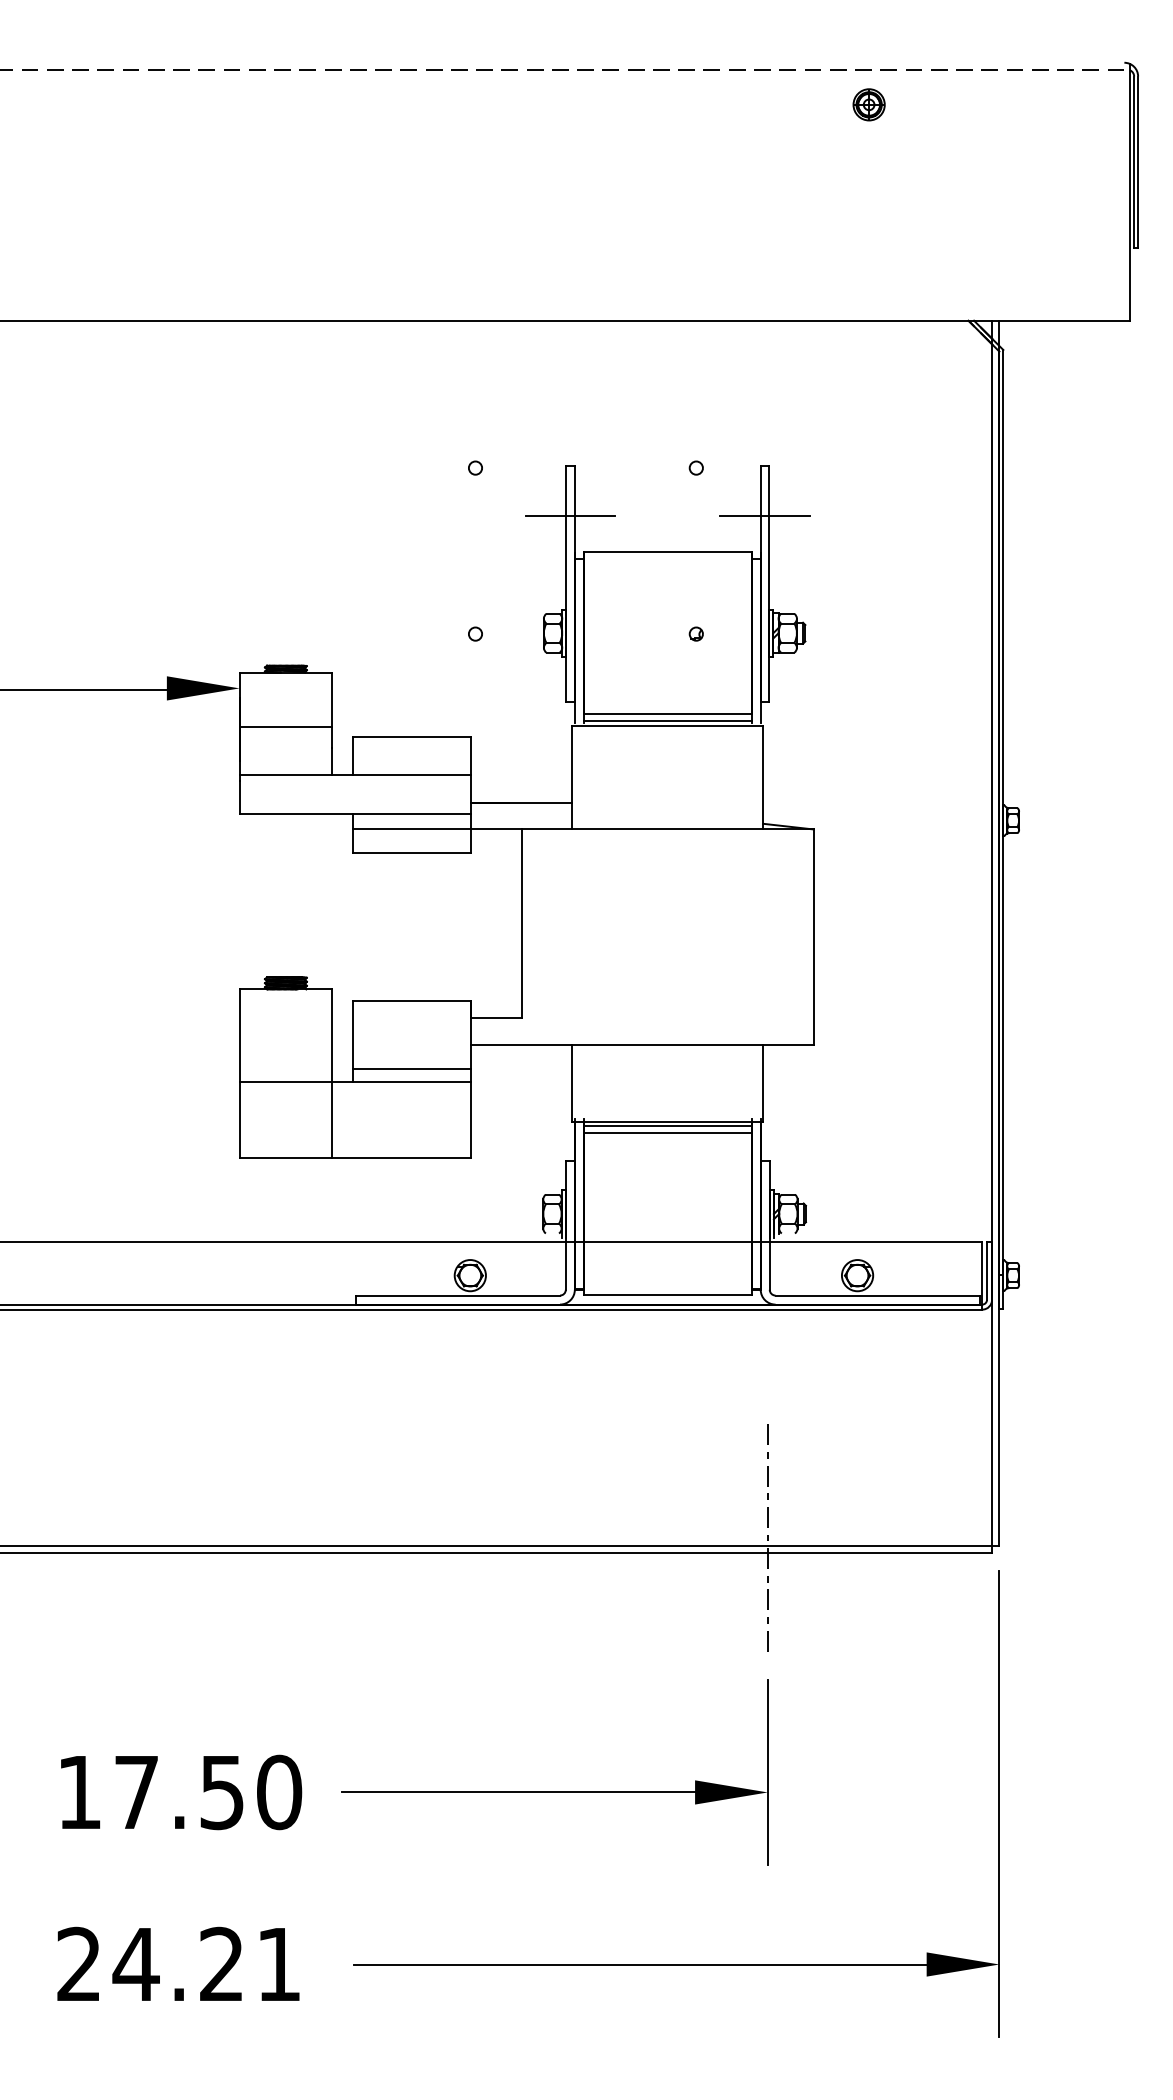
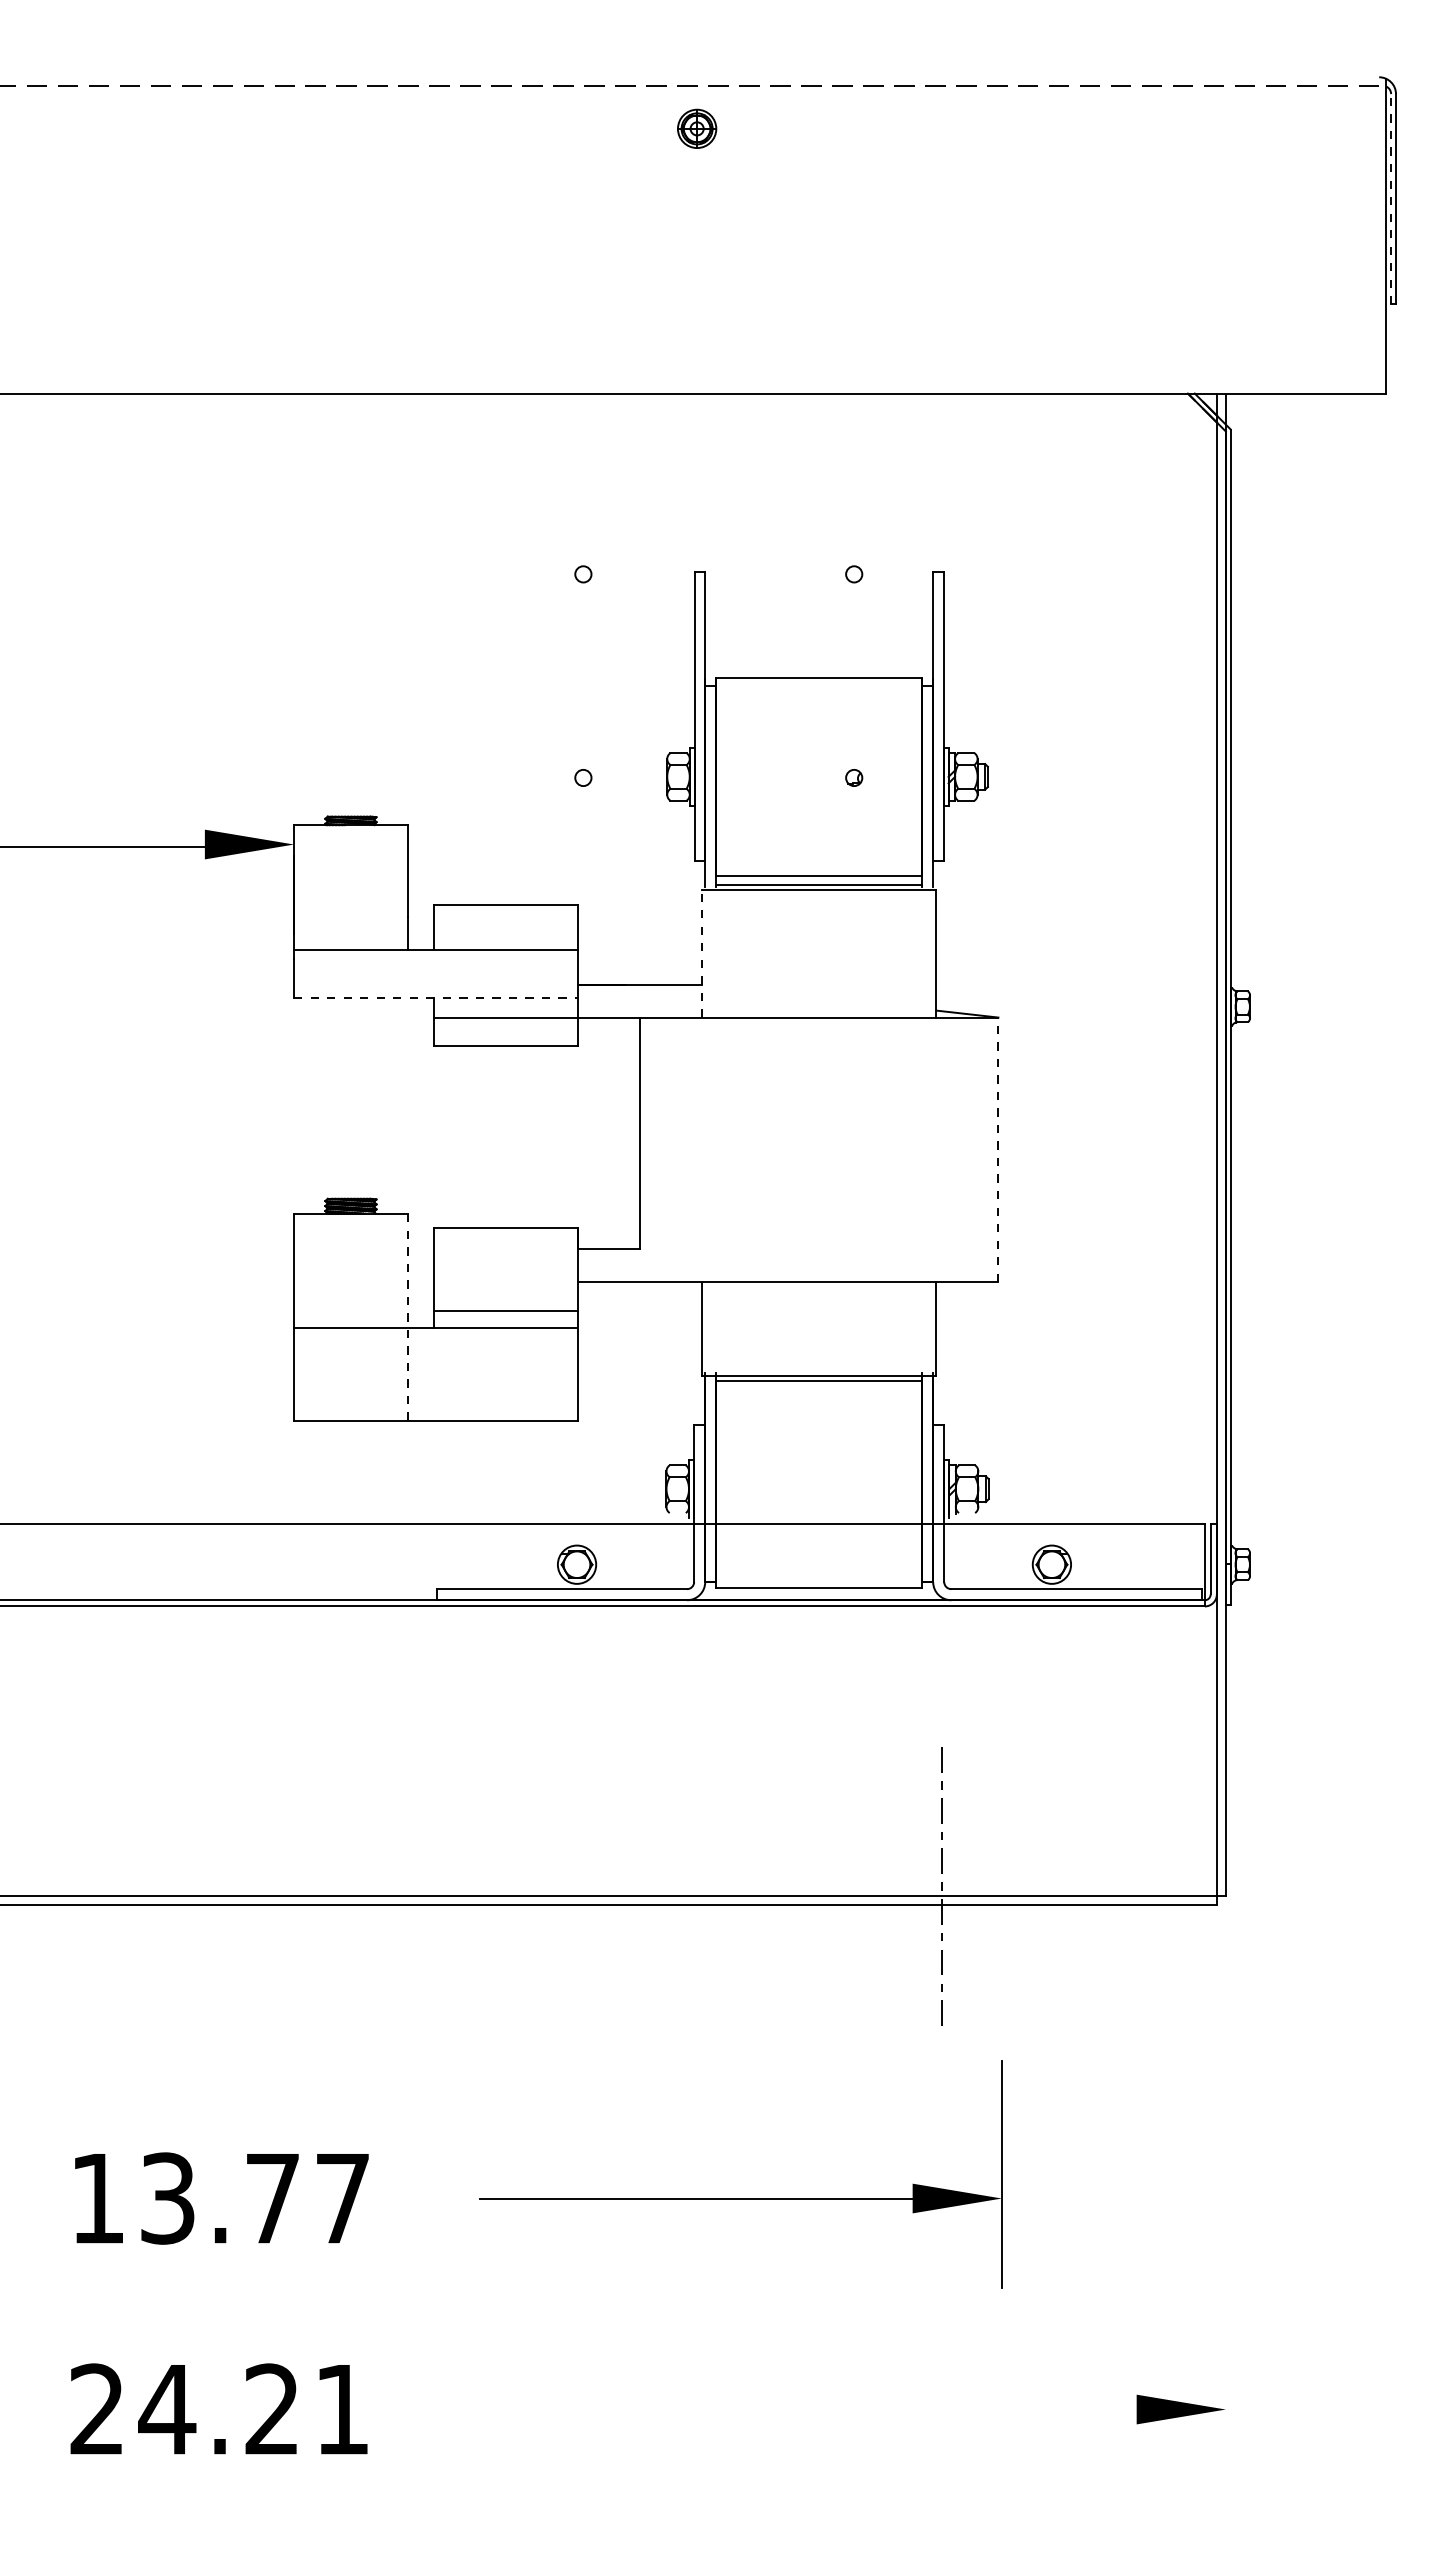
part: (869, 104) -> (697, 128), moved
line: (1134, 161) -> (1391, 198), solid -> dashed
line: (570, 516) -> (699, 633), removed
line: (765, 516) -> (938, 633), removed
line: (285, 726) -> (350, 891), removed
line: (571, 777) -> (701, 953), solid -> dashed
line: (355, 813) -> (436, 998), solid -> dashed
line: (813, 937) -> (998, 1149), solid -> dashed
line: (332, 1073) -> (407, 1316), solid -> dashed
line: (667, 1133) -> (818, 1390), removed
text: (208, 1792) -> (255, 2198), 17.50 -> 13.77
part: (554, 1792) -> (740, 2198), moved
line: (999, 1803) -> (1225, 2212), removed
line: (640, 1964) -> (785, 2409), removed

